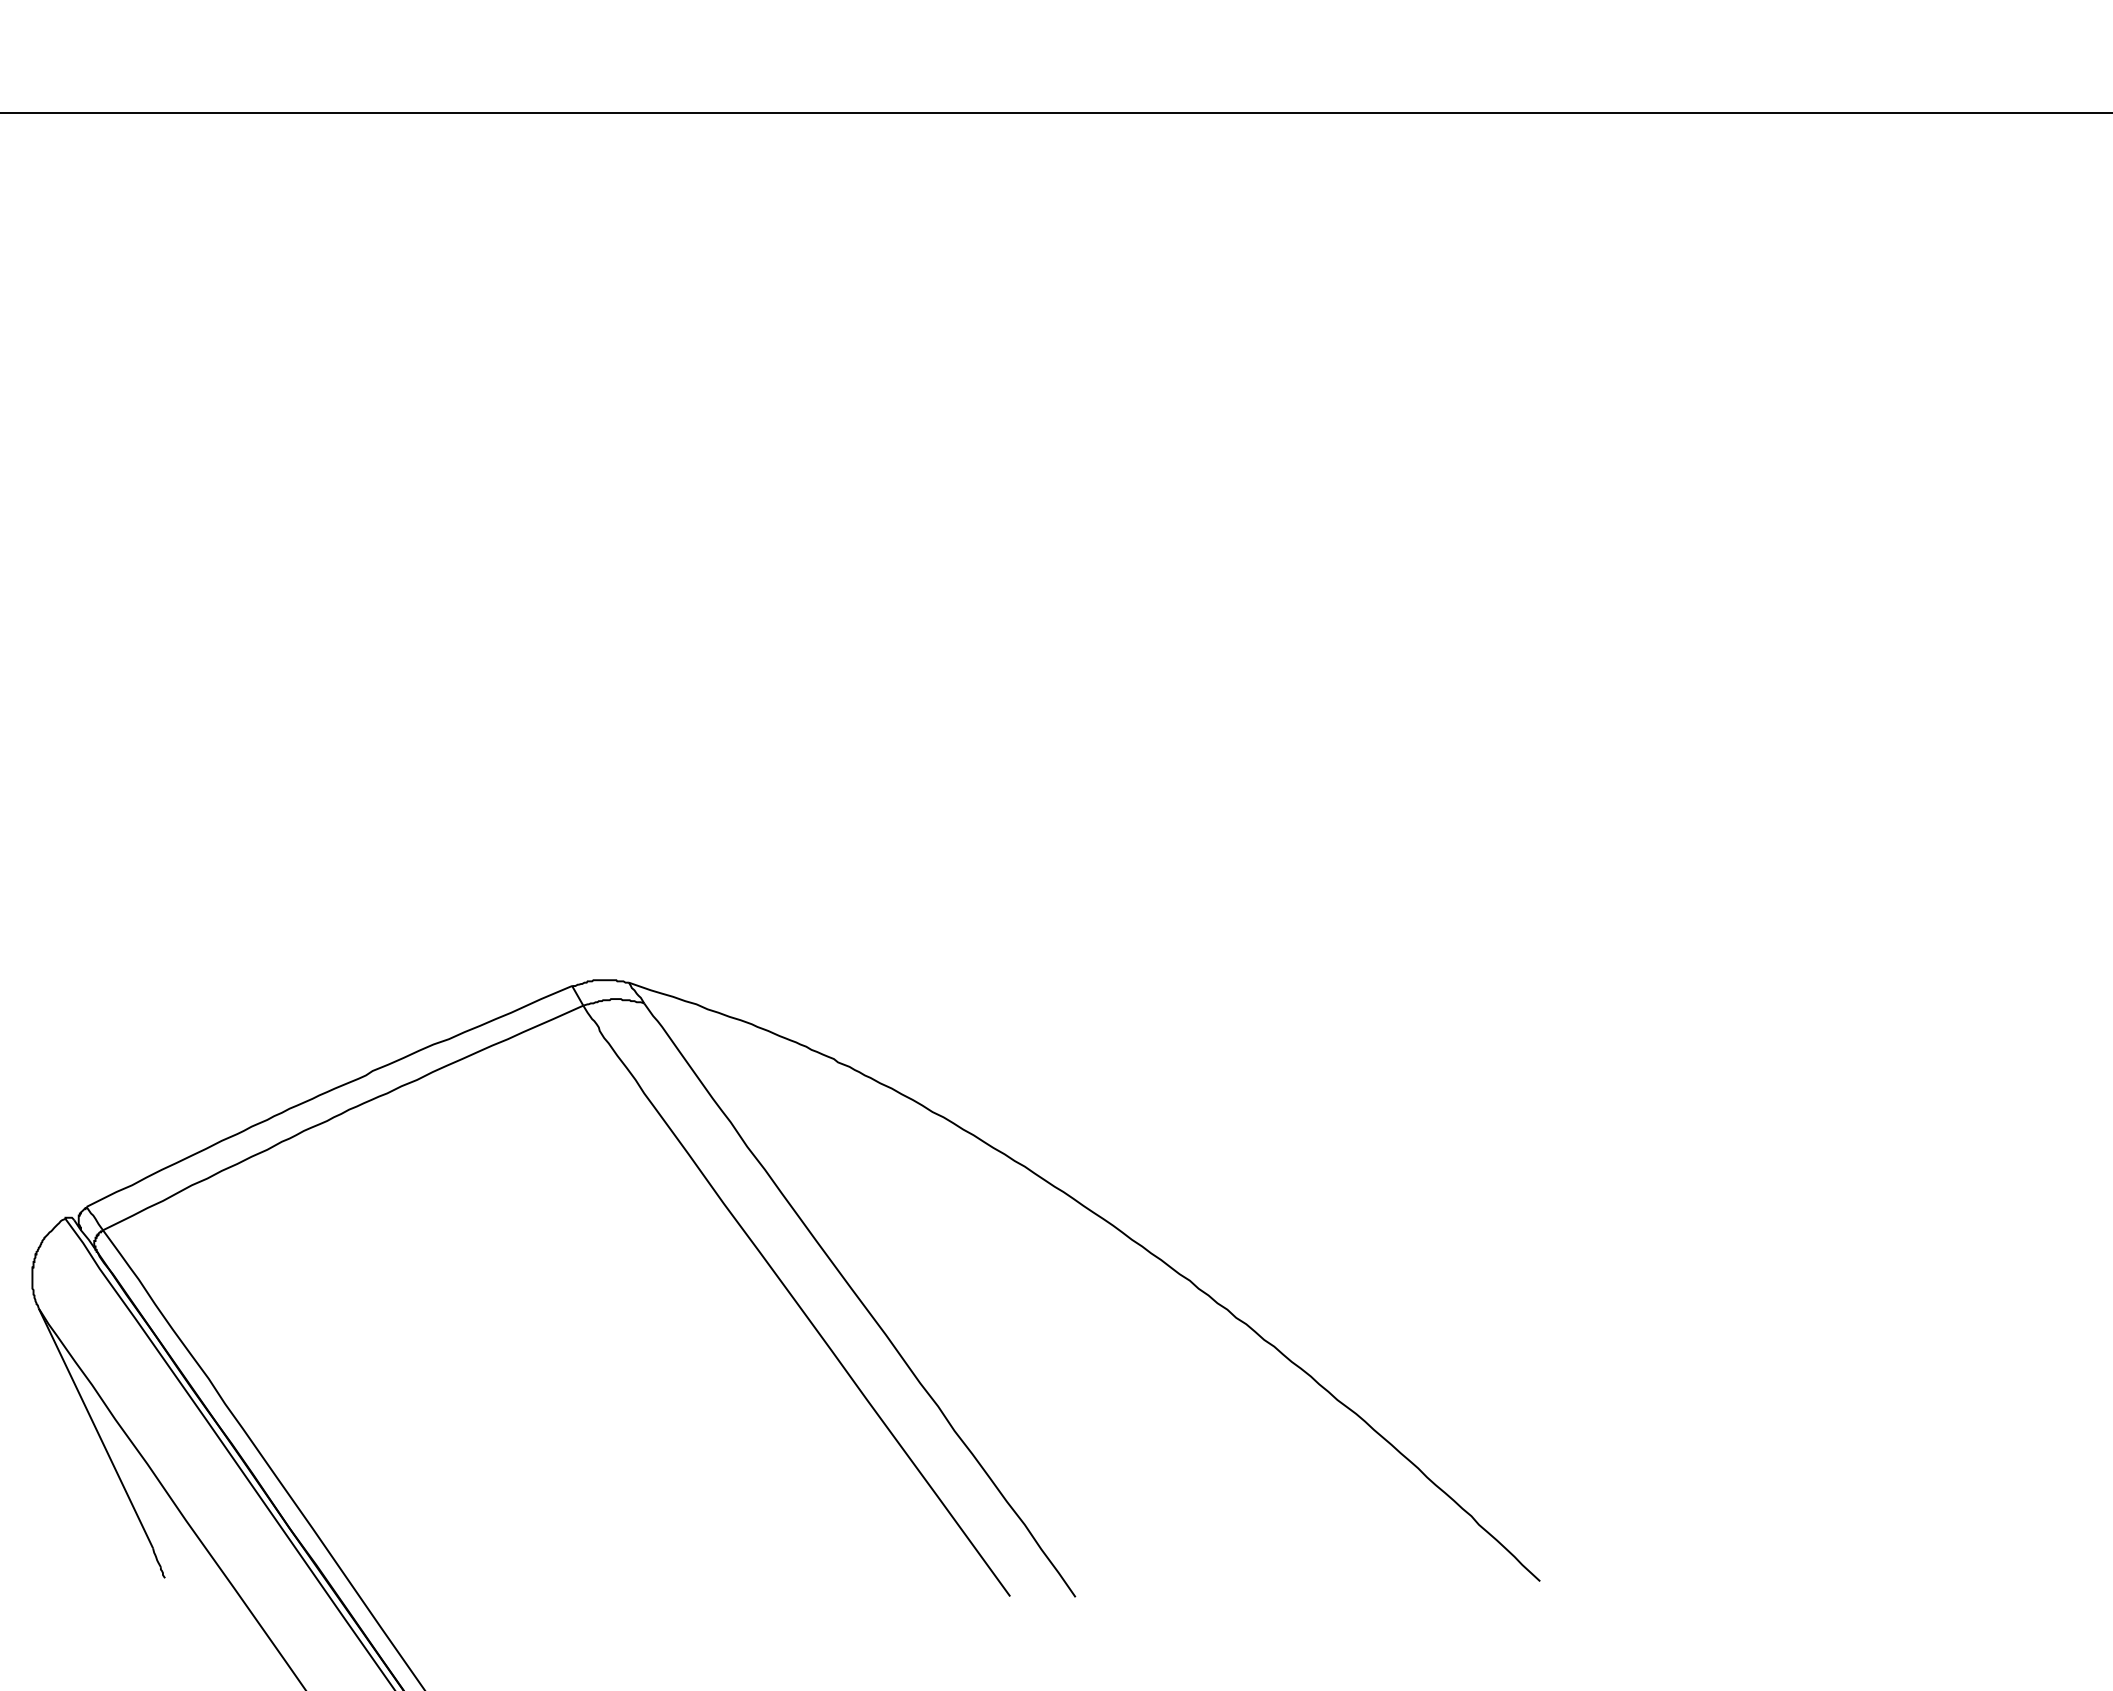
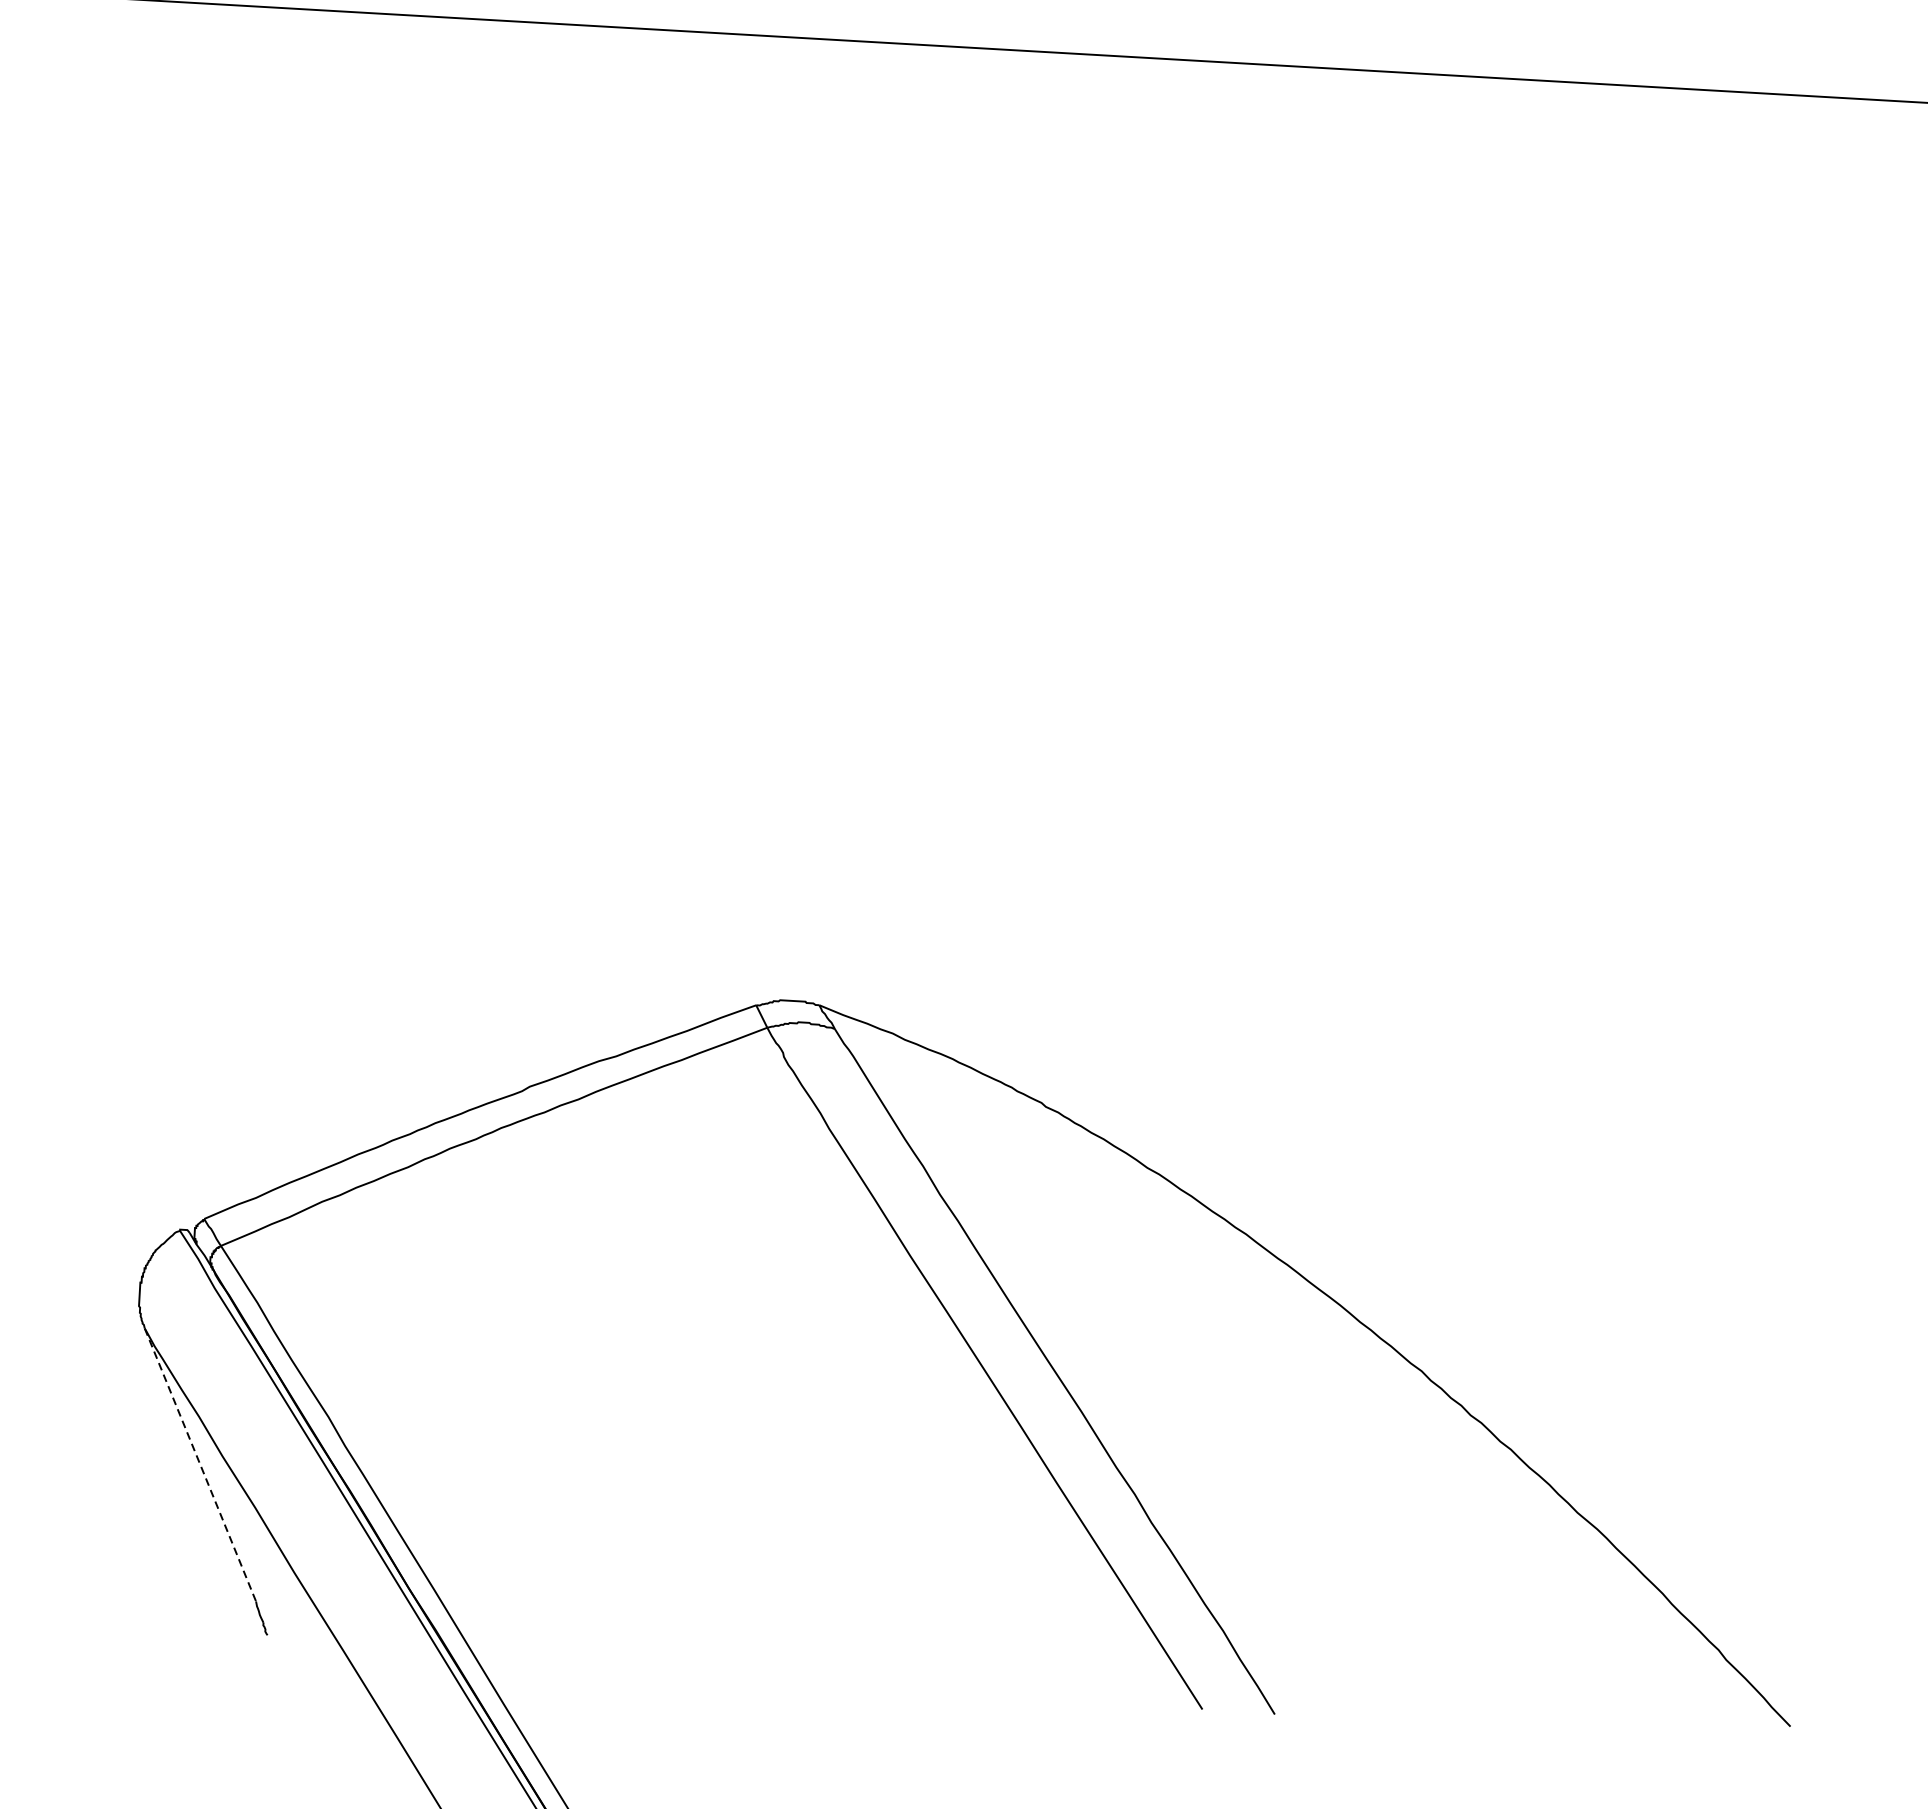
line: (95, 1428) -> (199, 1465), solid -> dashed

